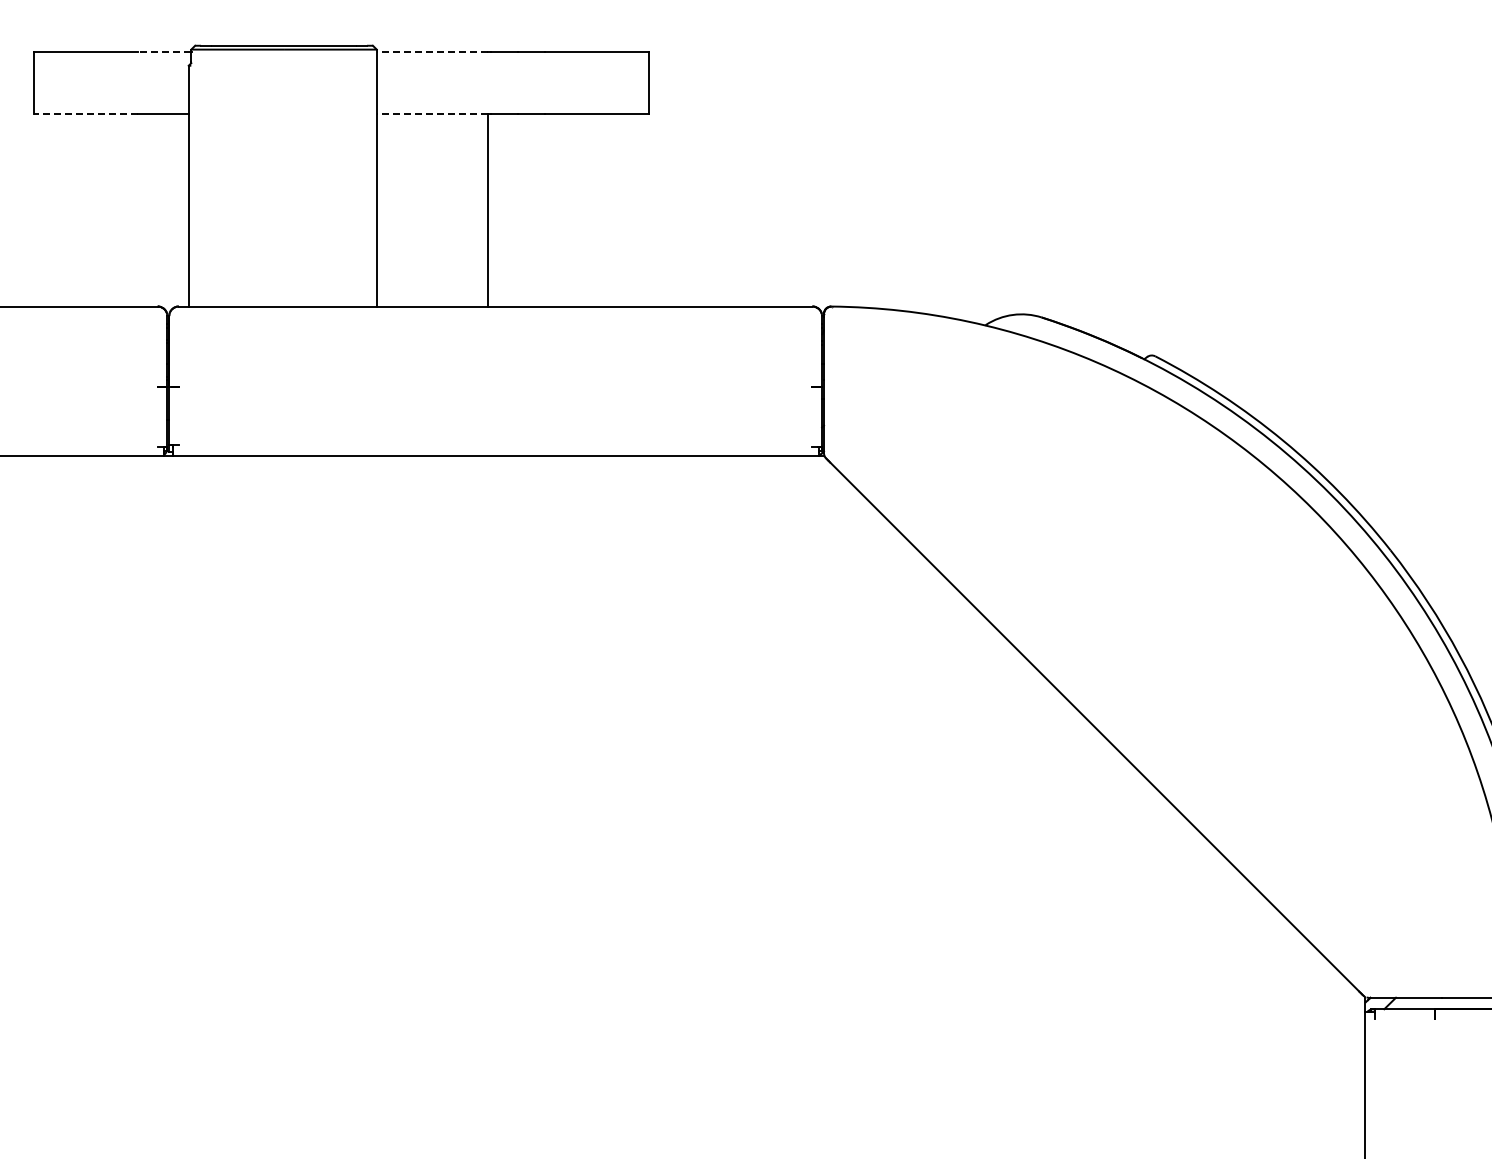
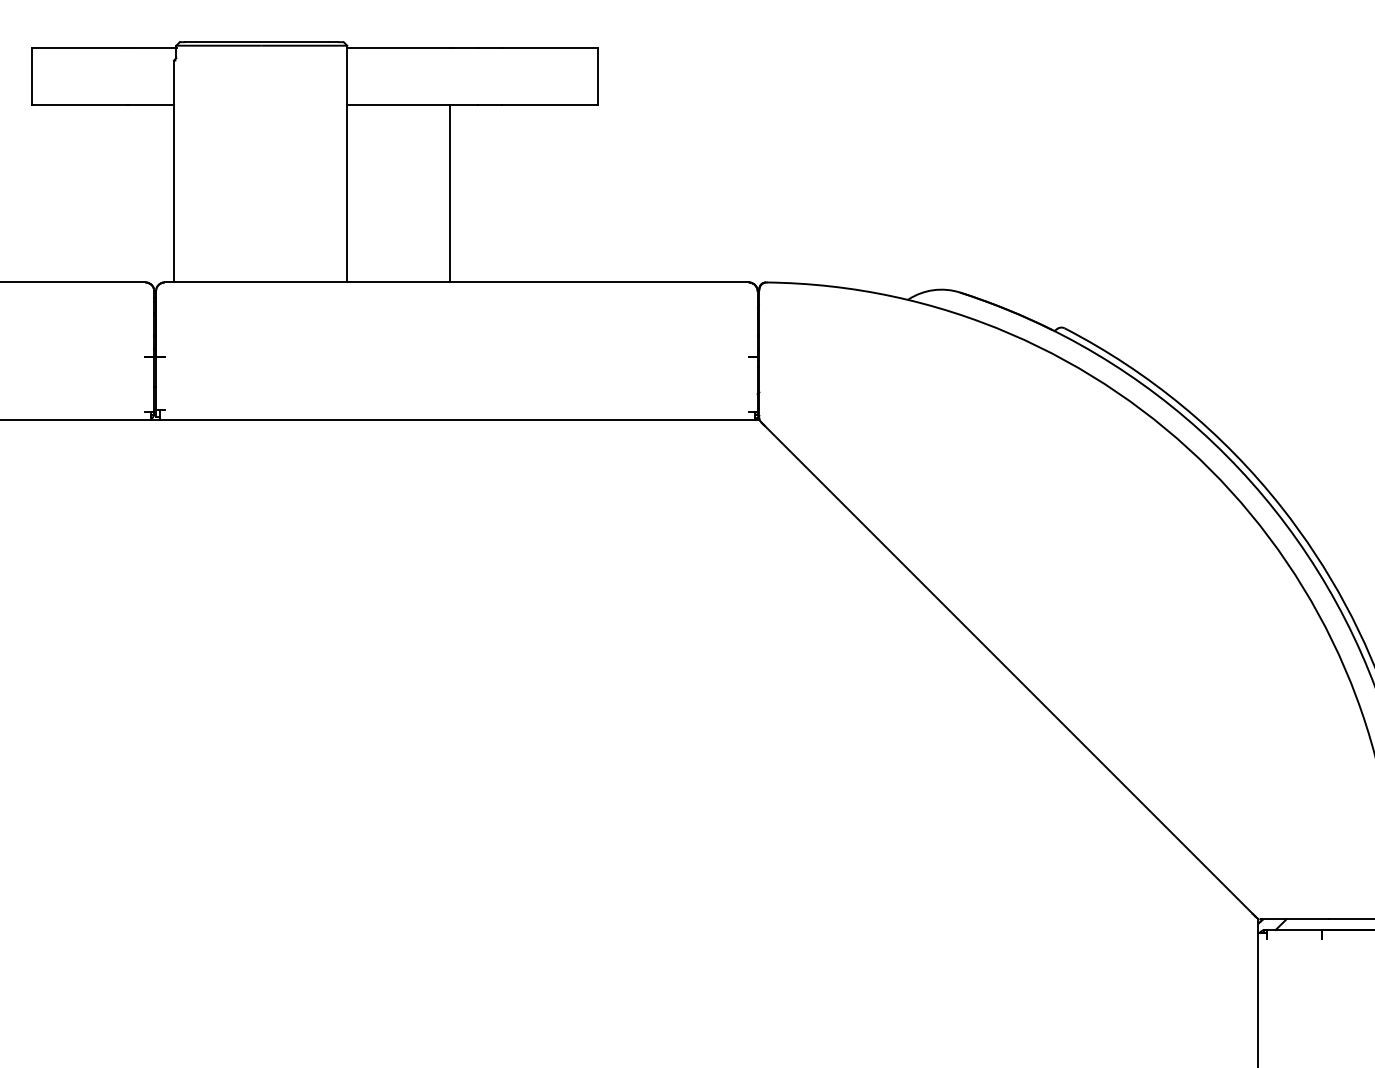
line: (164, 52) -> (151, 48), dashed -> solid
line: (432, 52) -> (398, 48), dashed -> solid
line: (86, 113) -> (79, 104), dashed -> solid
line: (432, 113) -> (398, 104), dashed -> solid

